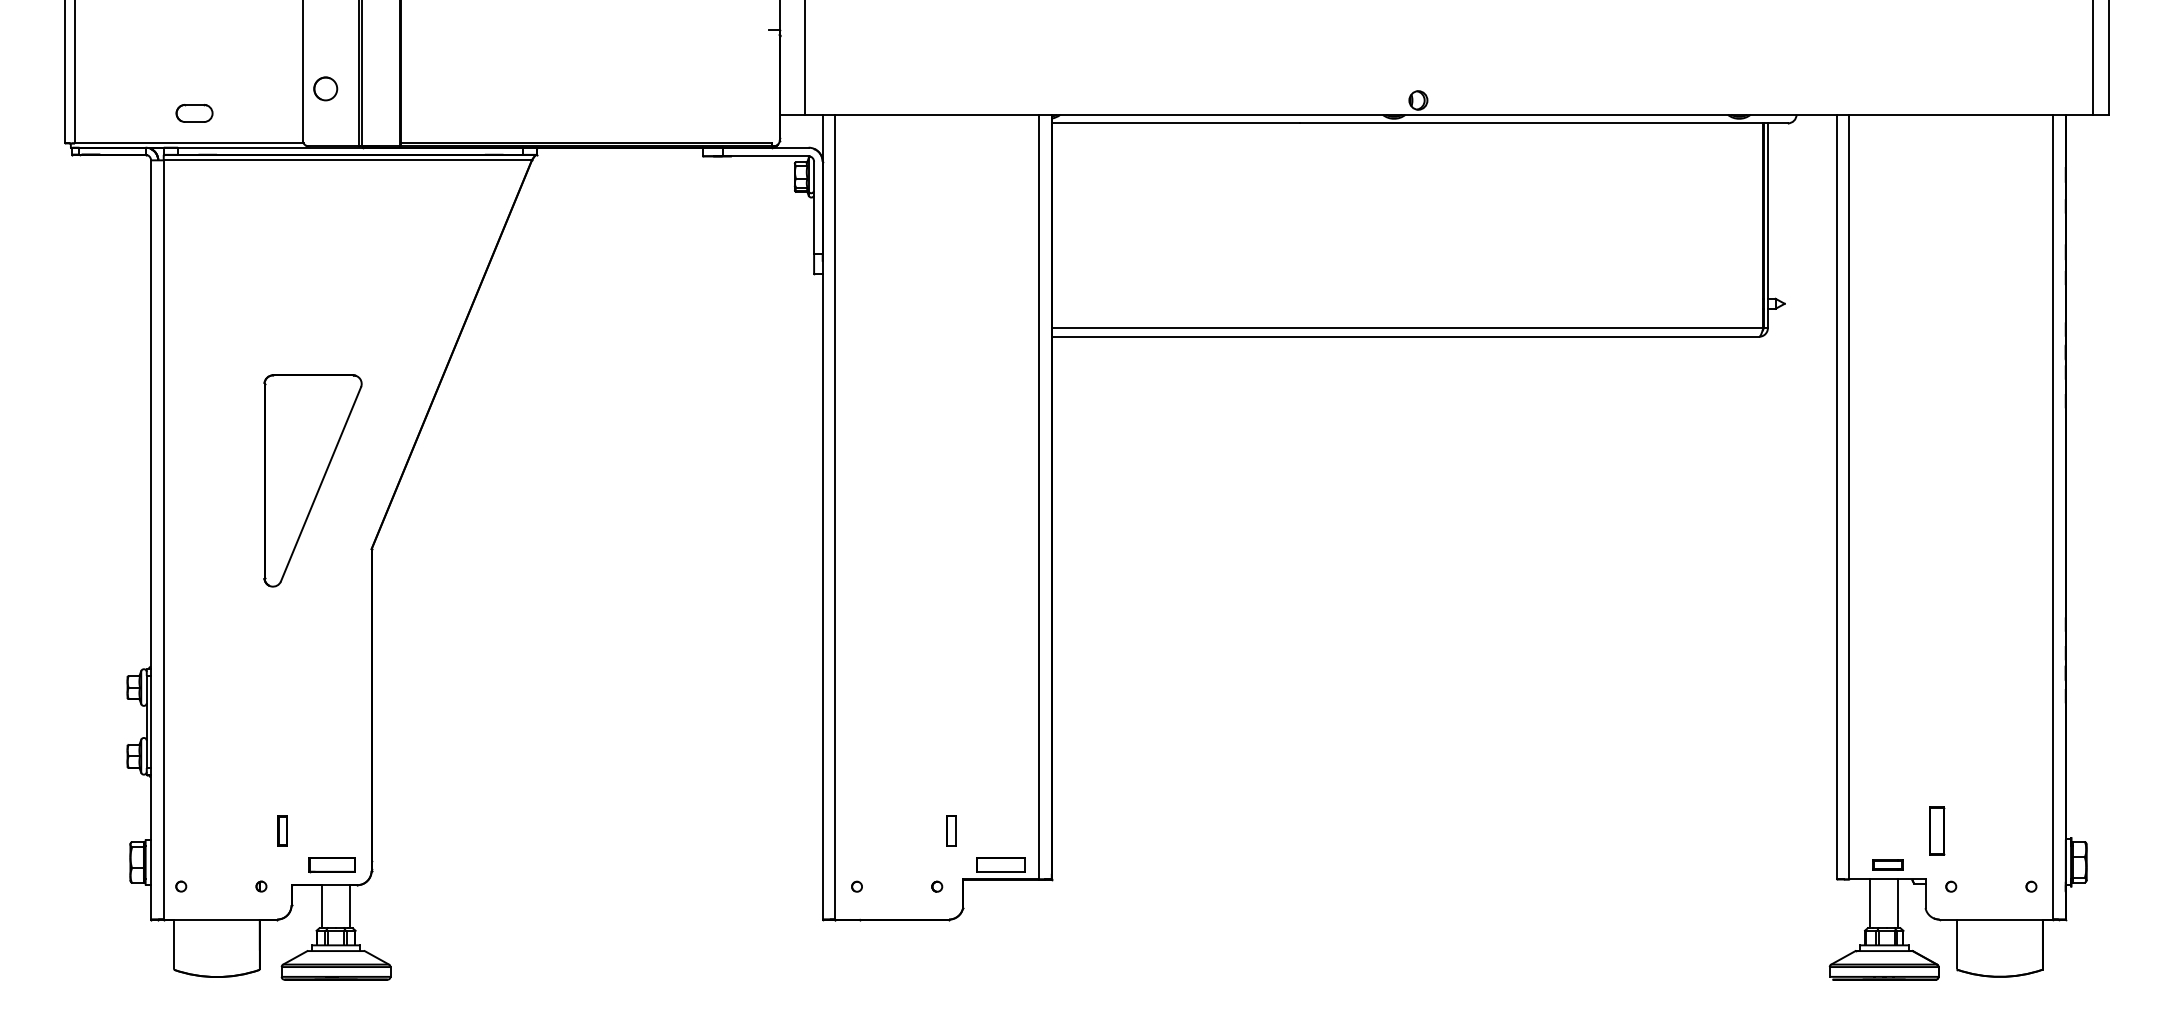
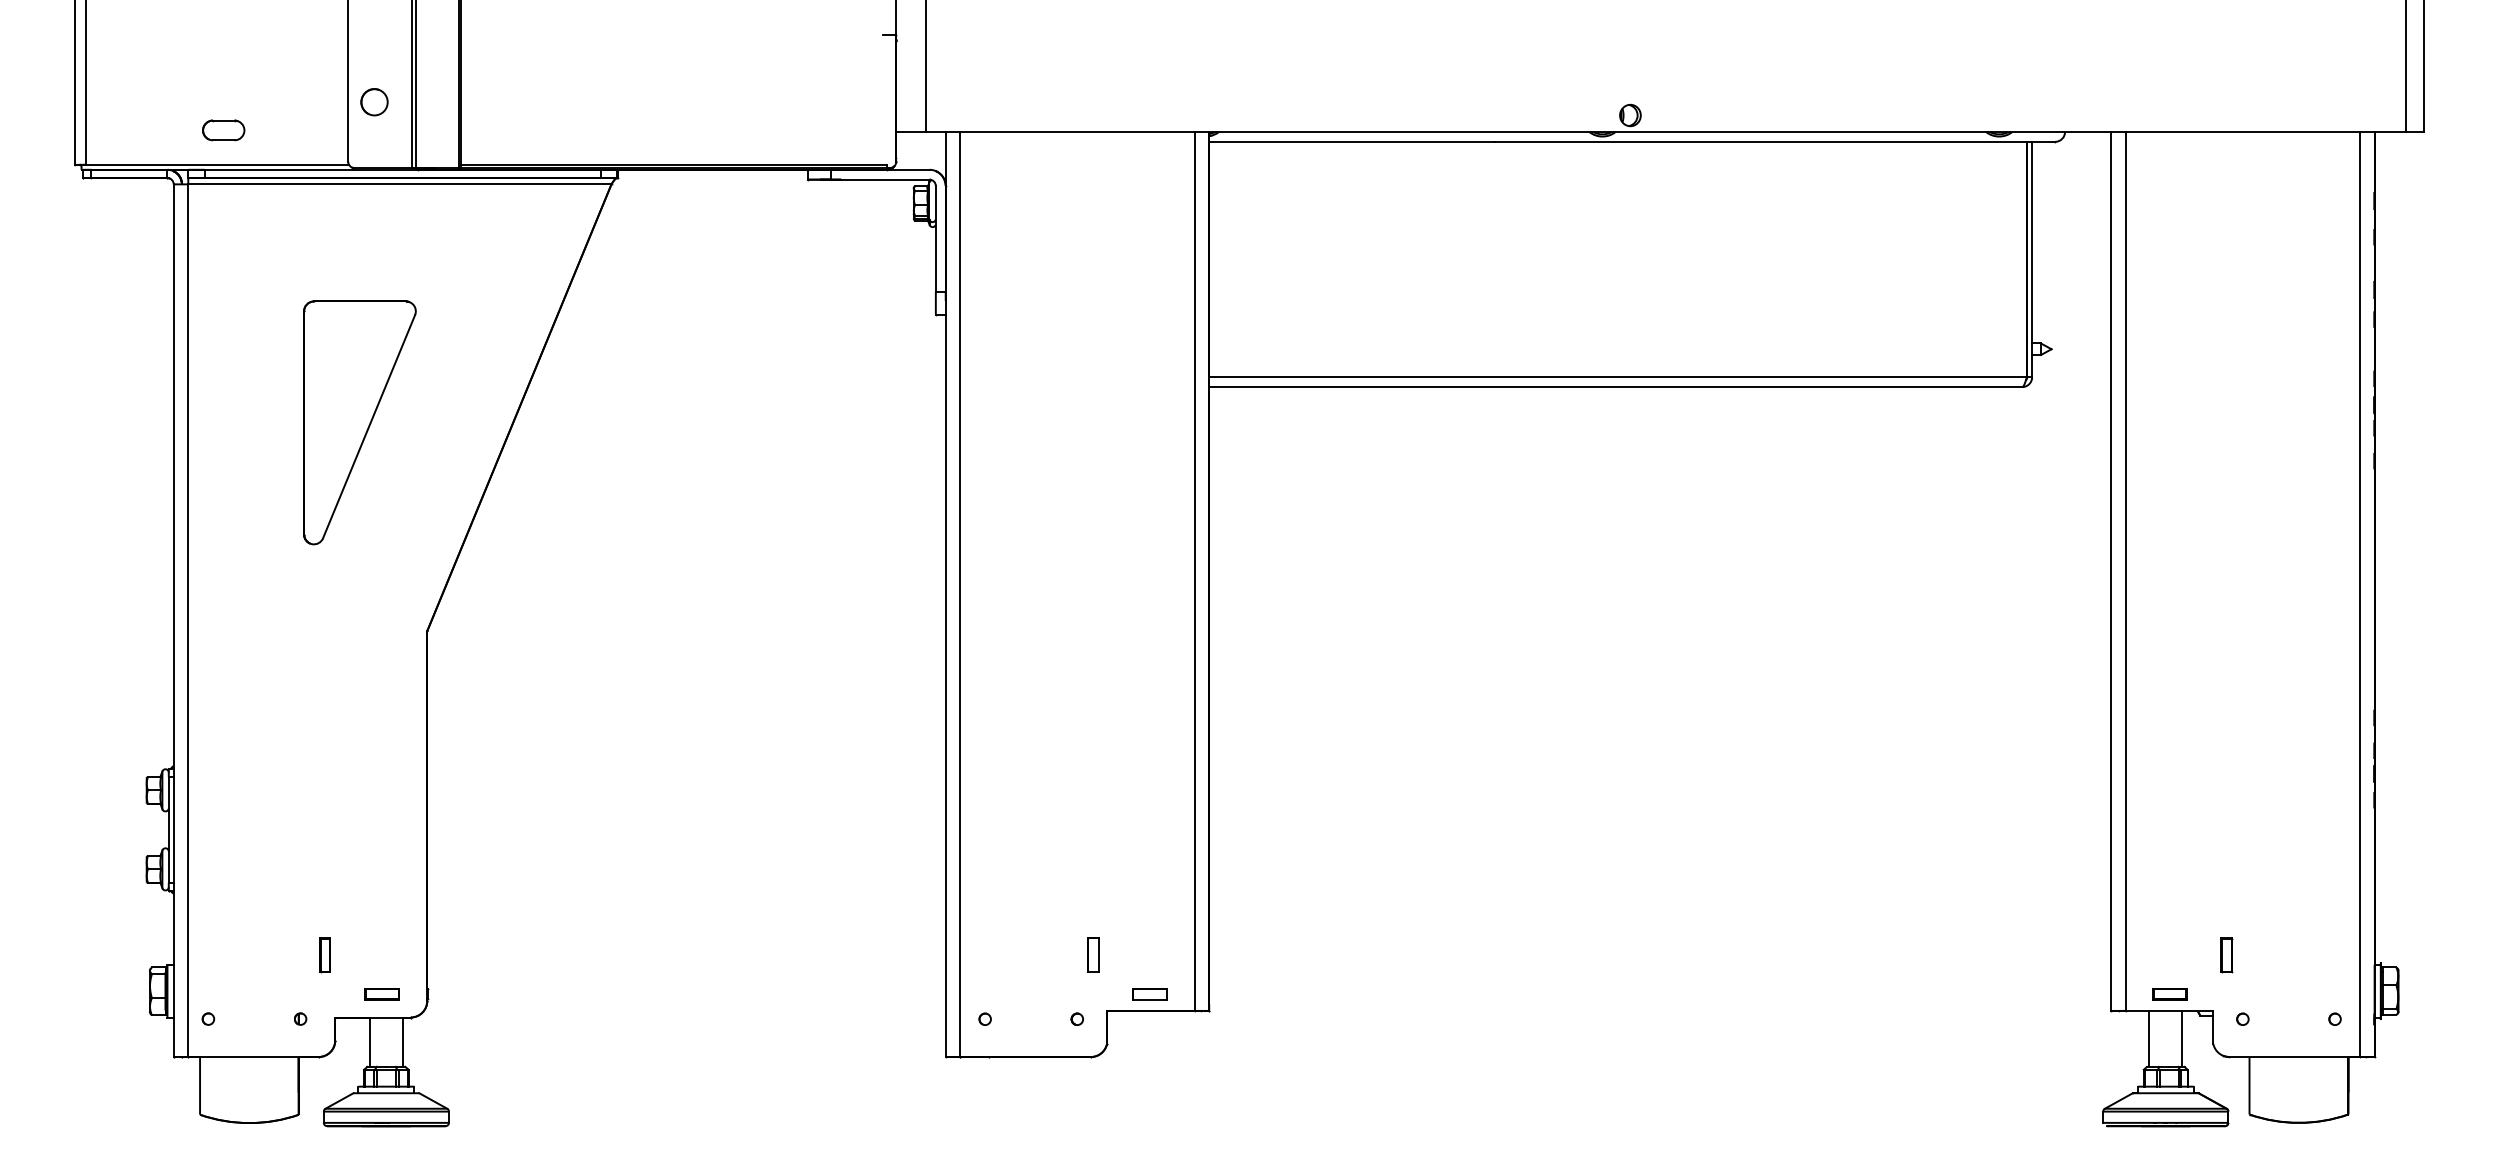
part: (312, 480) -> (359, 422), moved
part: (1936, 831) -> (2226, 955), size x0.62
part: (331, 865) -> (381, 994), size x0.62
part: (999, 865) -> (1149, 994), size x0.62

